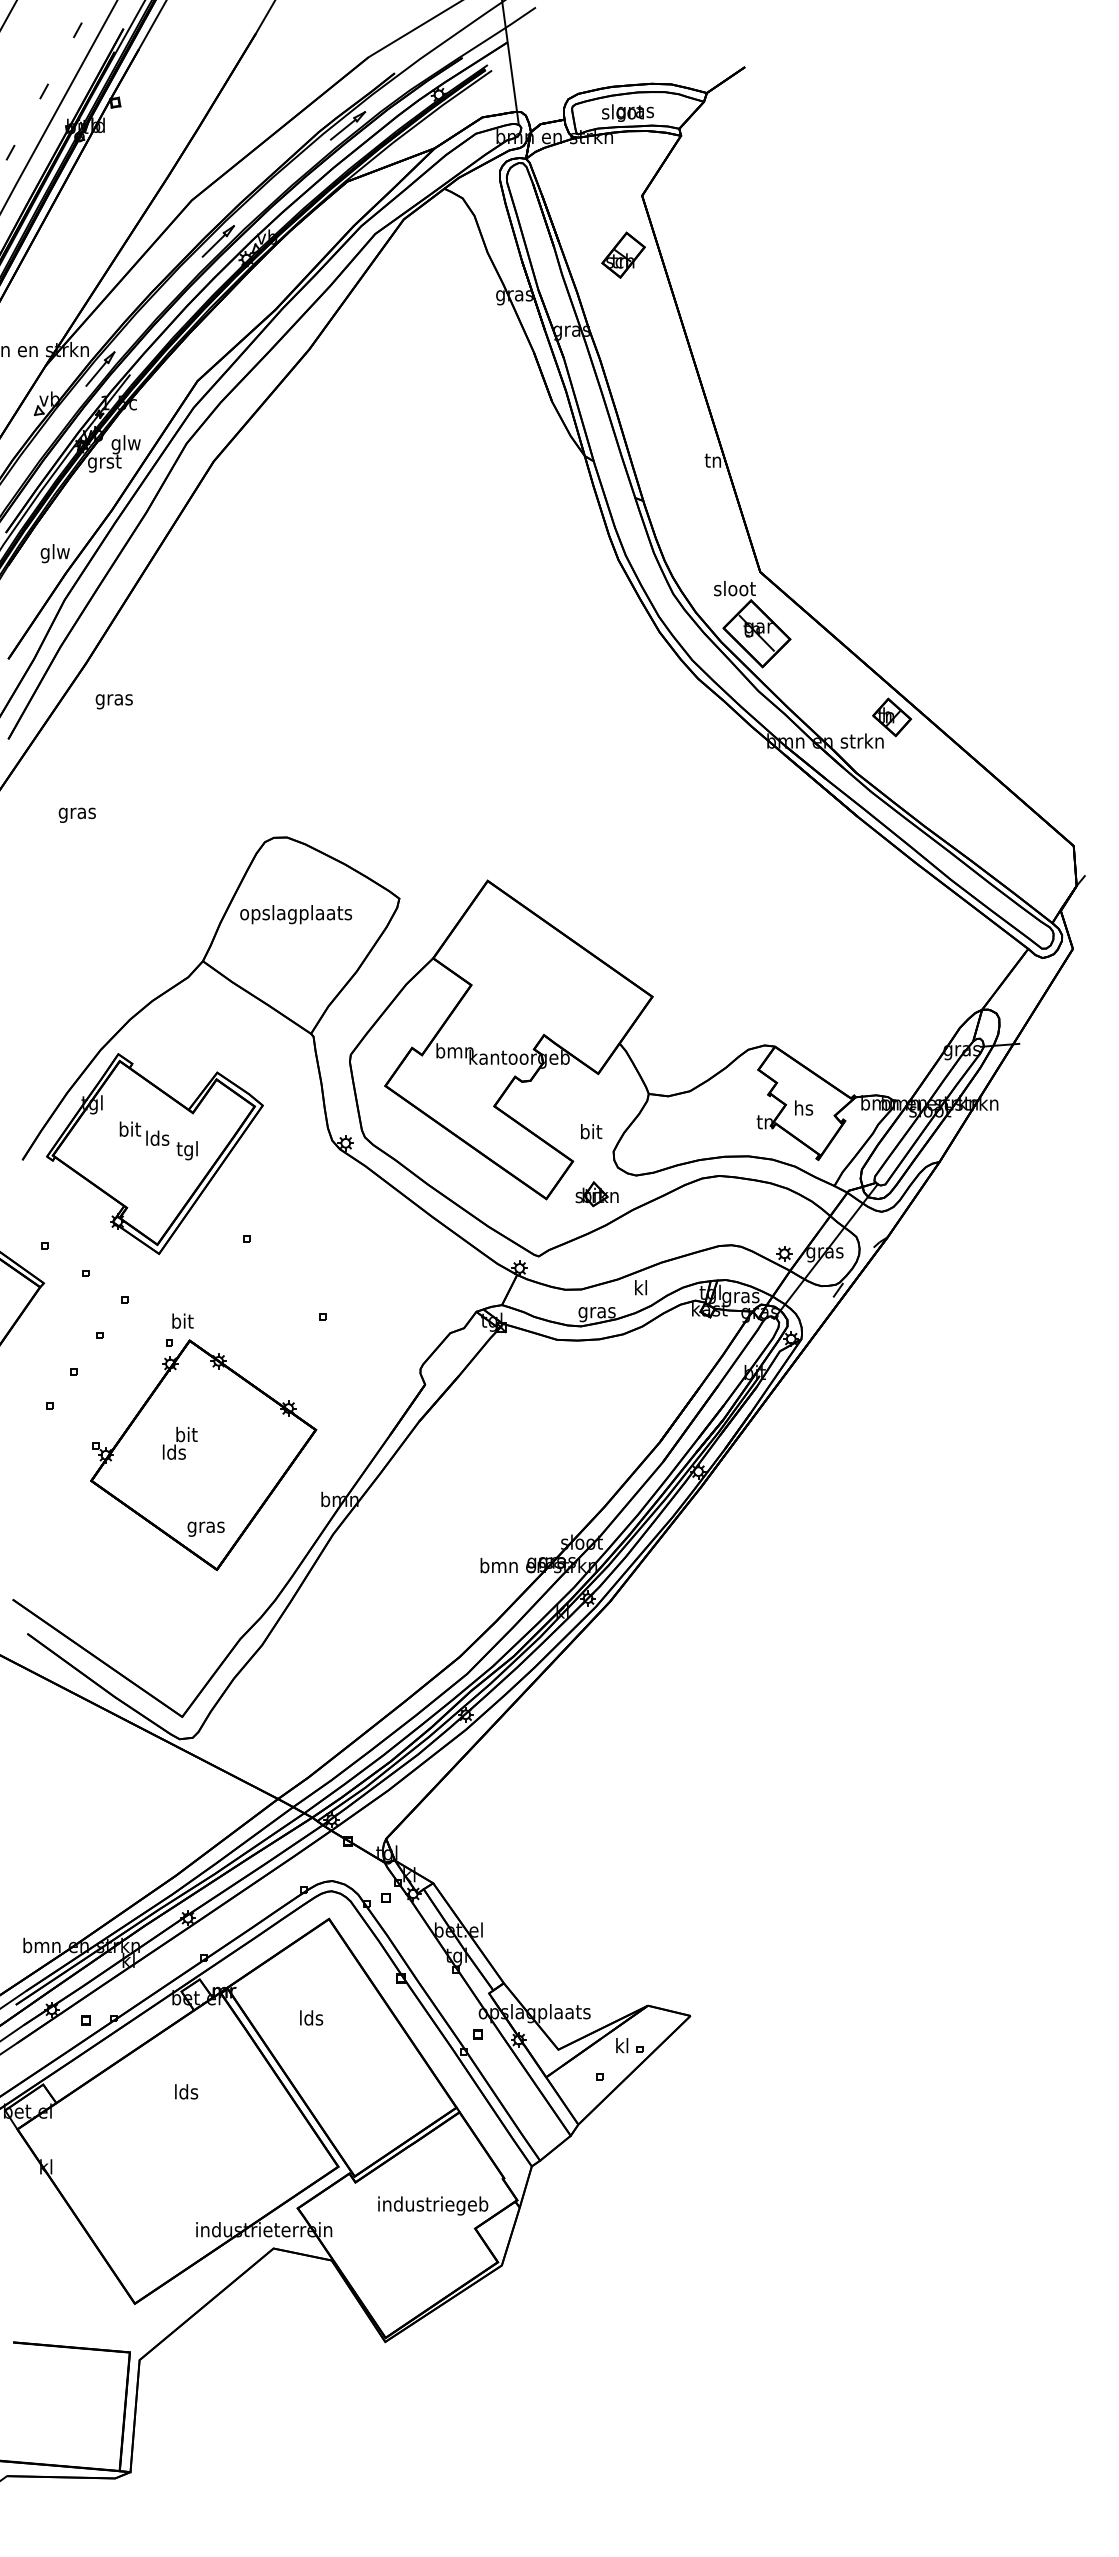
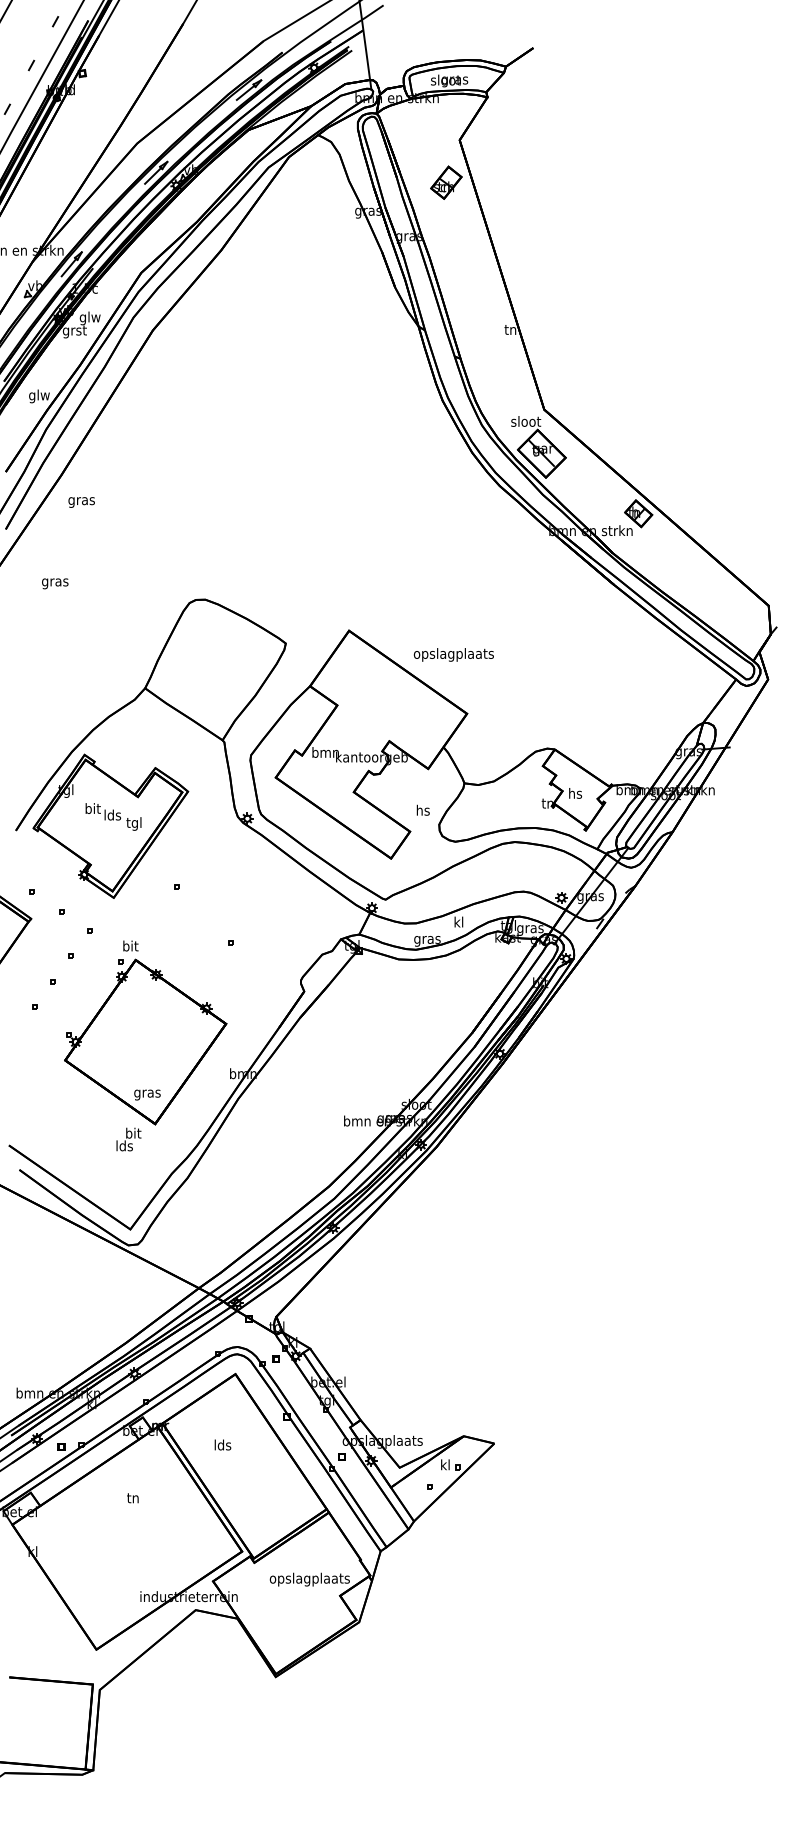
text: (295, 914) -> (453, 654), moved
text: (591, 1130) -> (423, 809), bit -> hs
part: (597, 1193) -> (427, 854), removed
text: (179, 1443) -> (128, 1139), moved
text: (186, 2091) -> (133, 1497), lds -> tn
text: (432, 2205) -> (309, 1579), industriegeb -> opslagplaats

